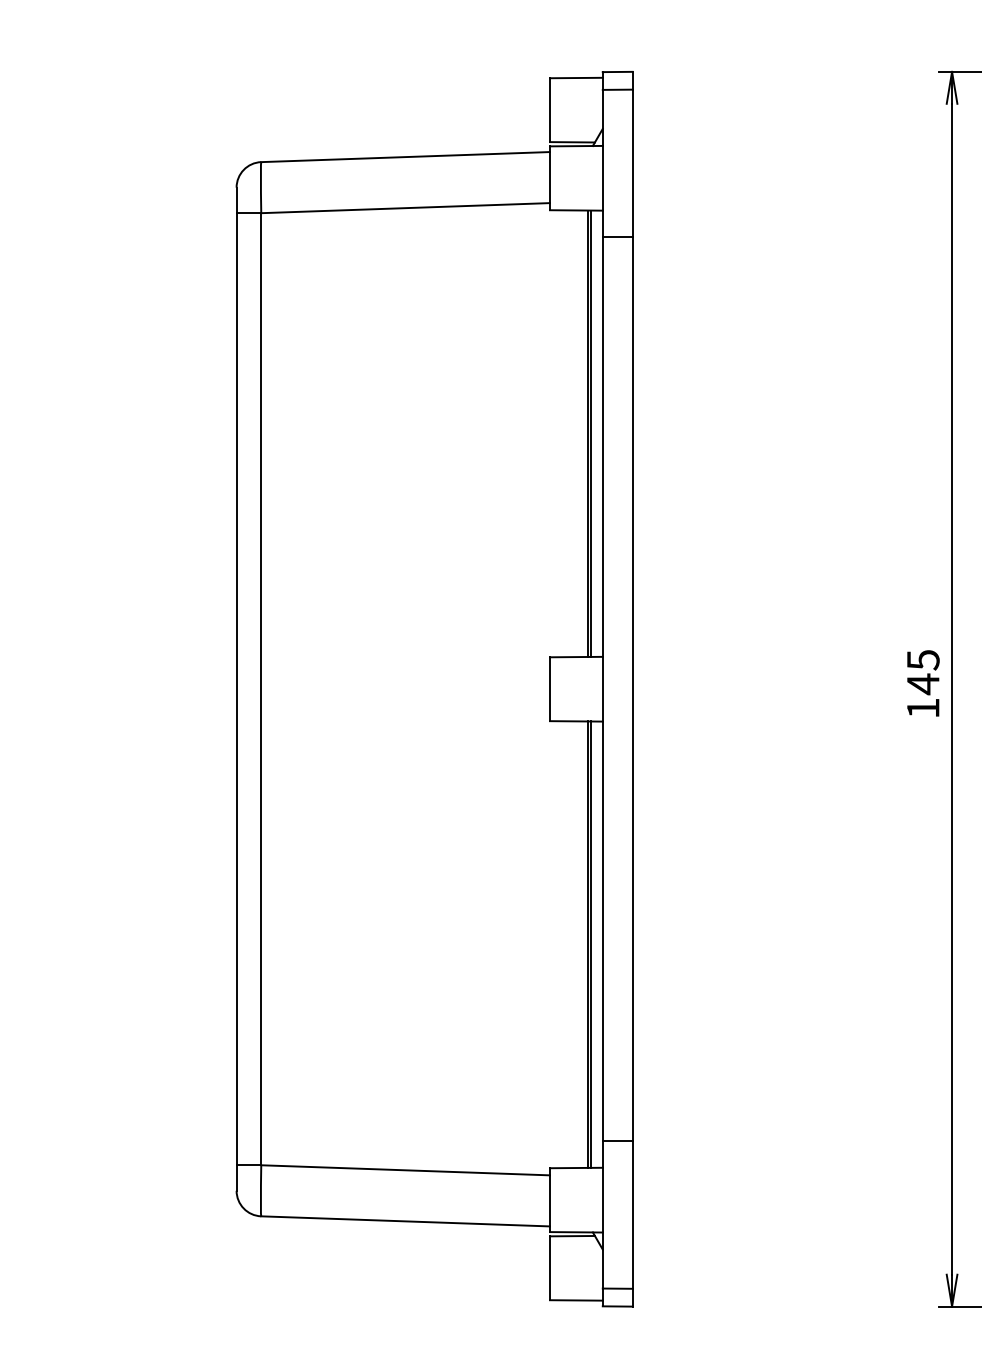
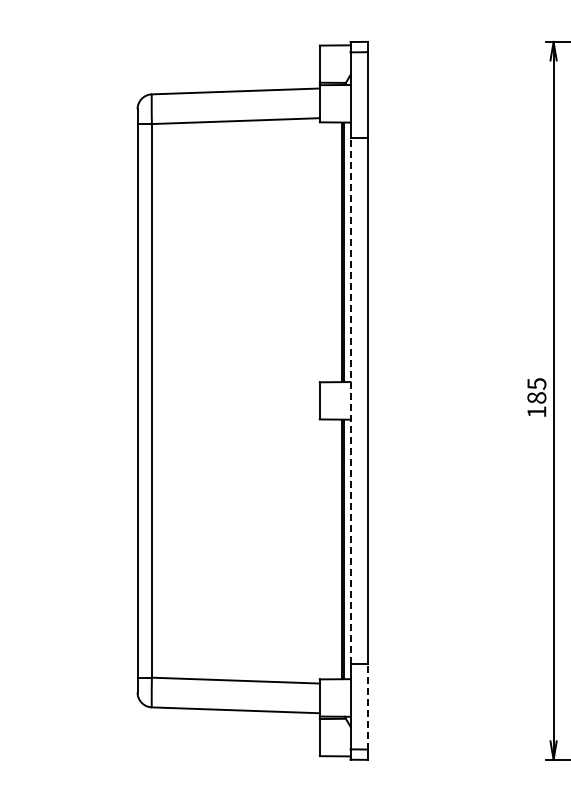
text: (922, 683) -> (536, 397), 145 -> 185
line: (602, 688) -> (350, 400), solid -> dashed
line: (632, 1214) -> (367, 706), solid -> dashed

